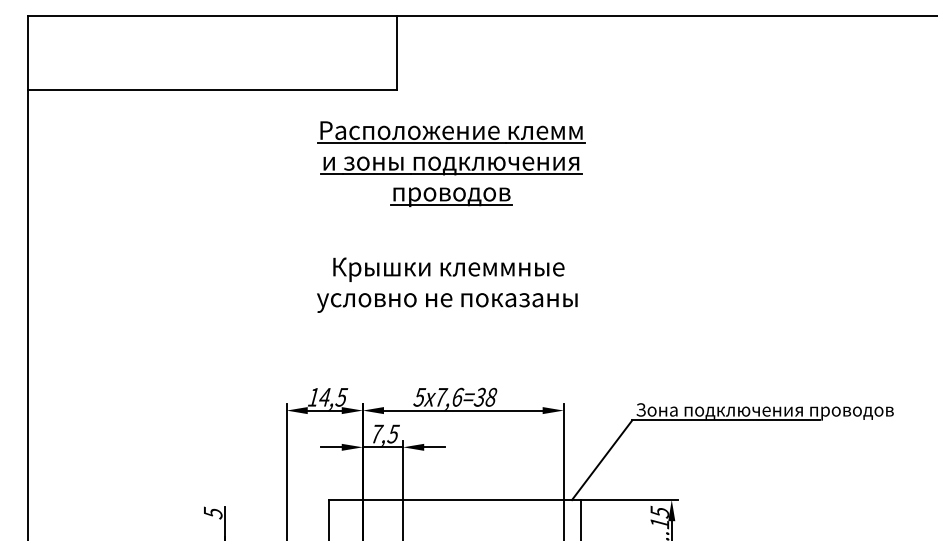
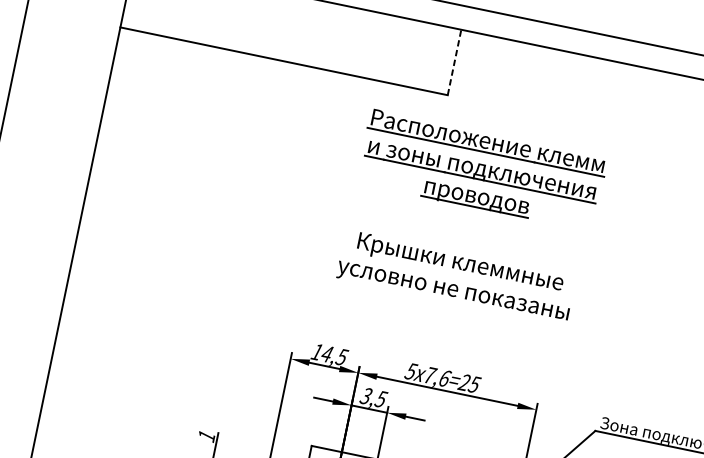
line: (397, 53) -> (454, 62), solid -> dashed
text: (485, 396) -> (469, 382), 7,6=38 -> 7,6=25
text: (376, 433) -> (366, 395), 7,5 -> 3,5
text: (213, 512) -> (207, 435), 5 -> 1

